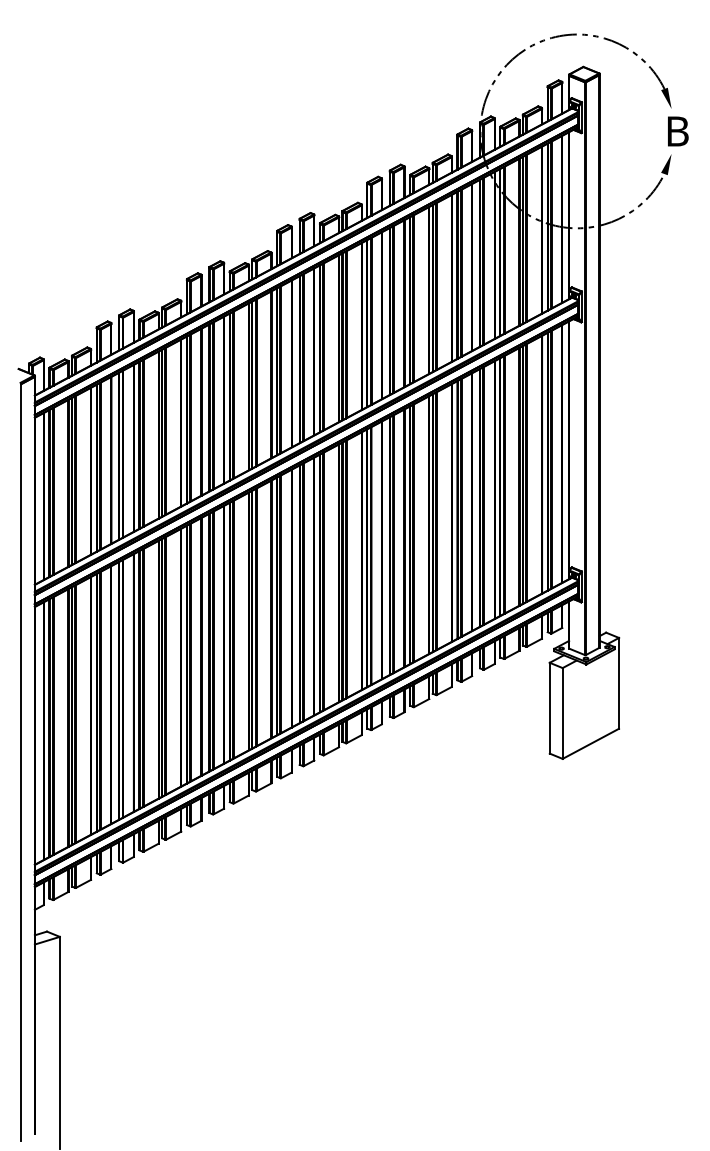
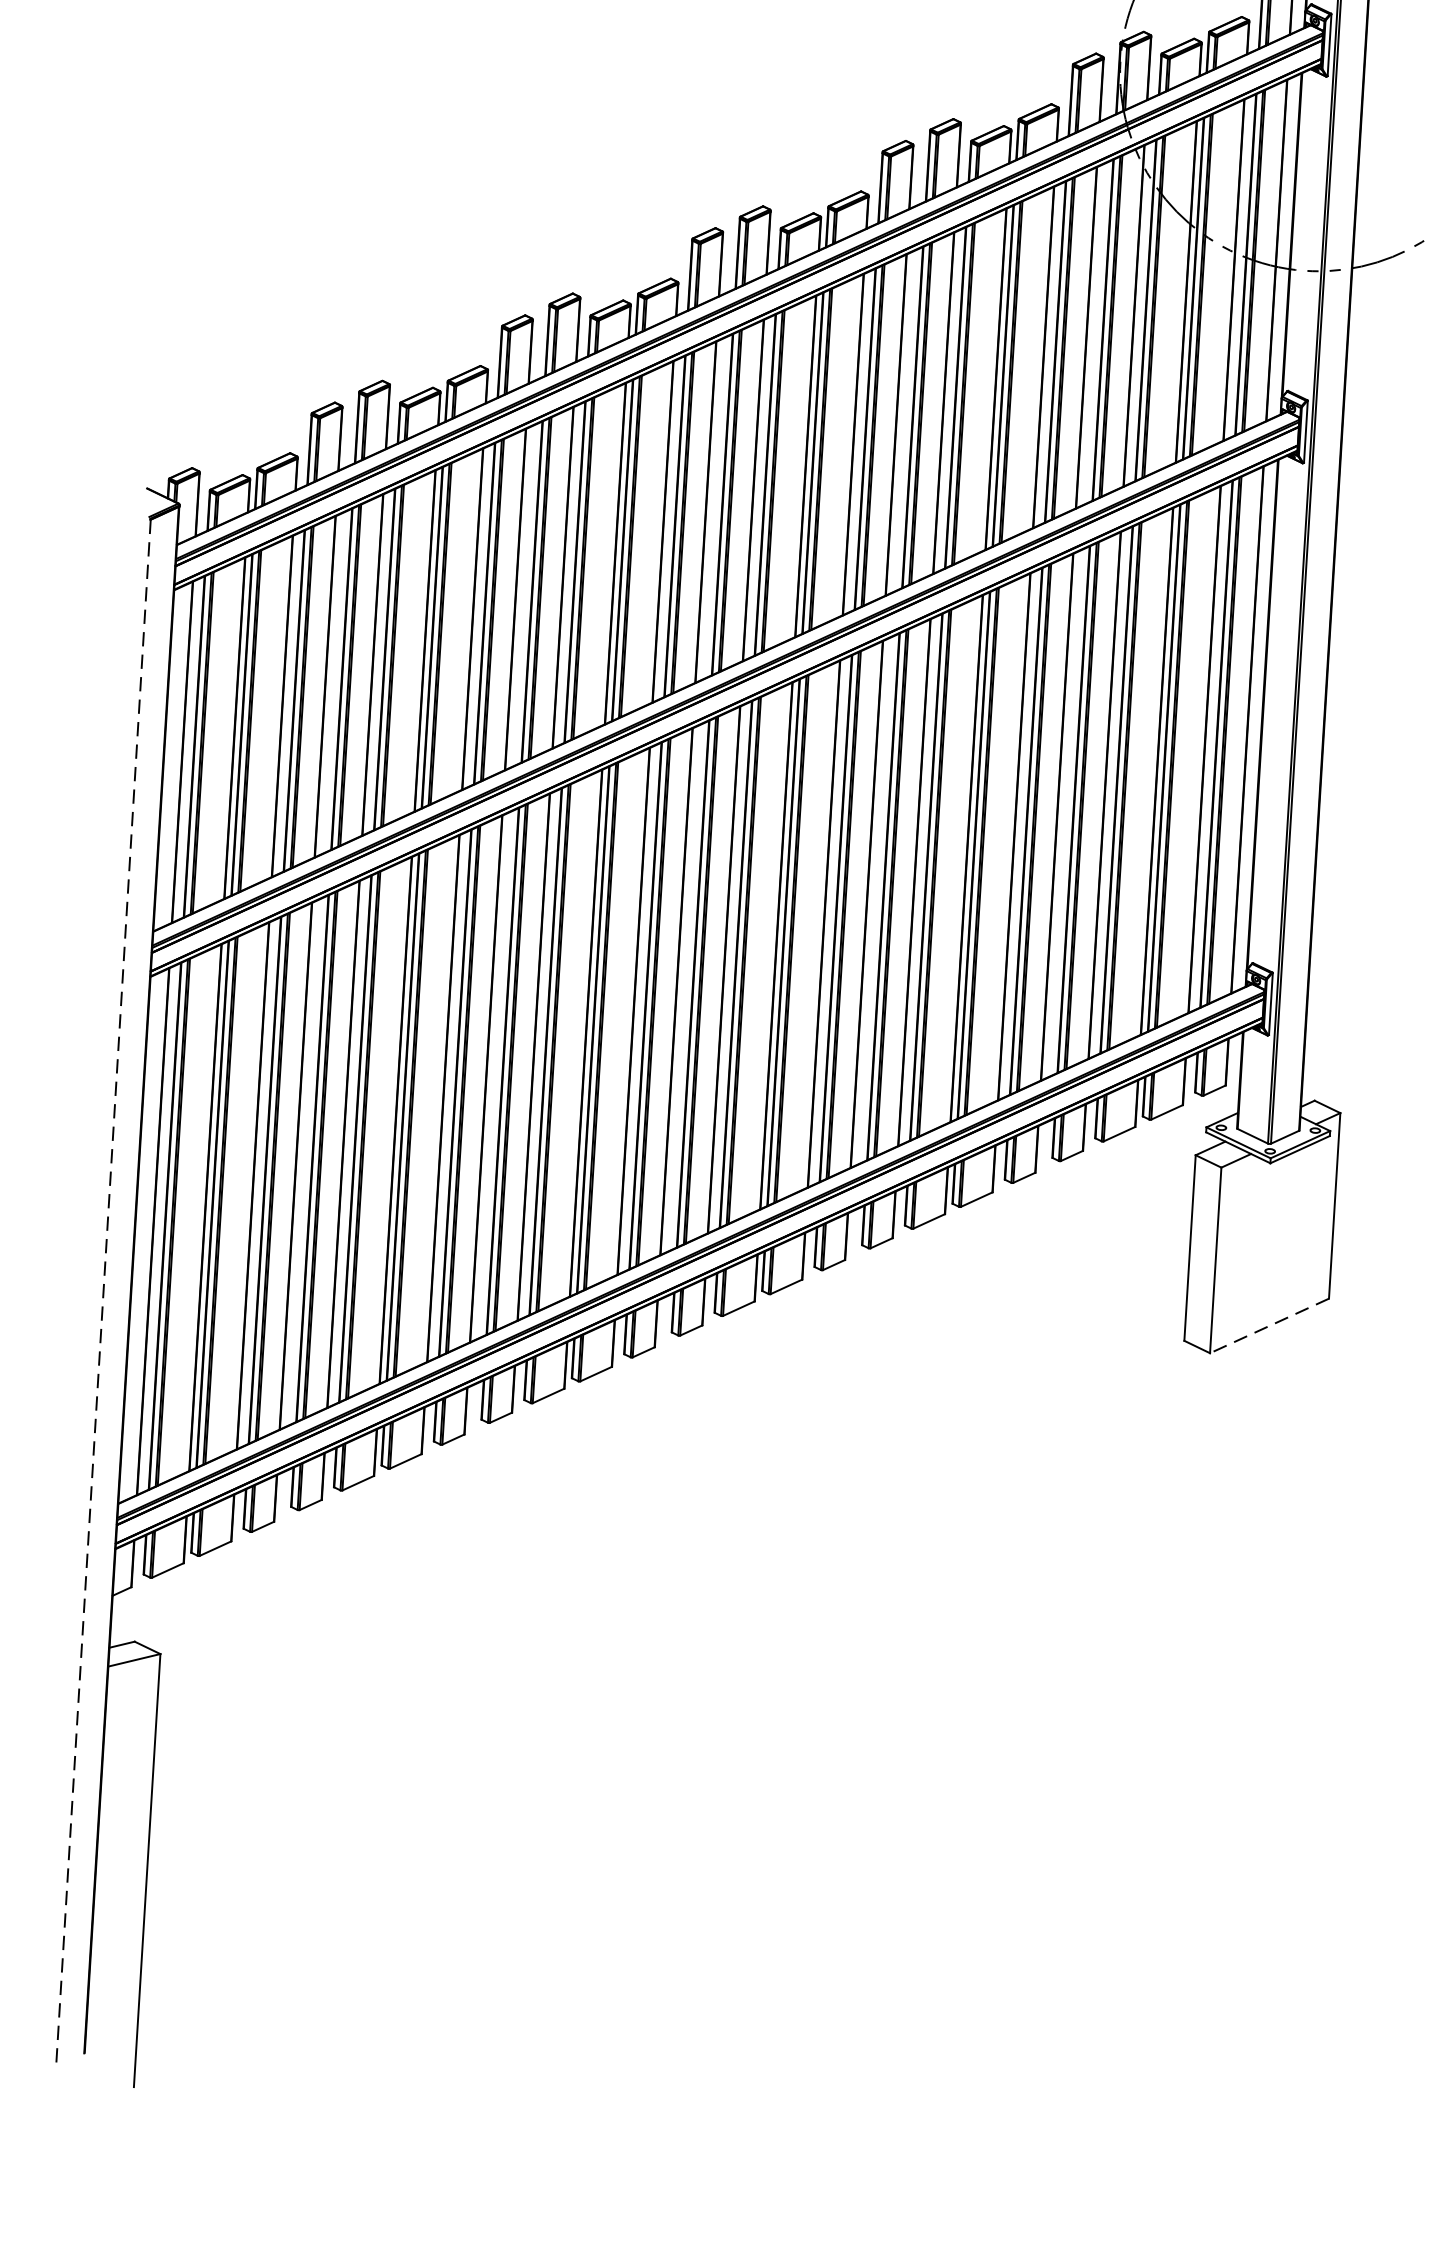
line: (590, 743) -> (1268, 1325), solid -> dashed
line: (21, 763) -> (103, 1294), solid -> dashed

